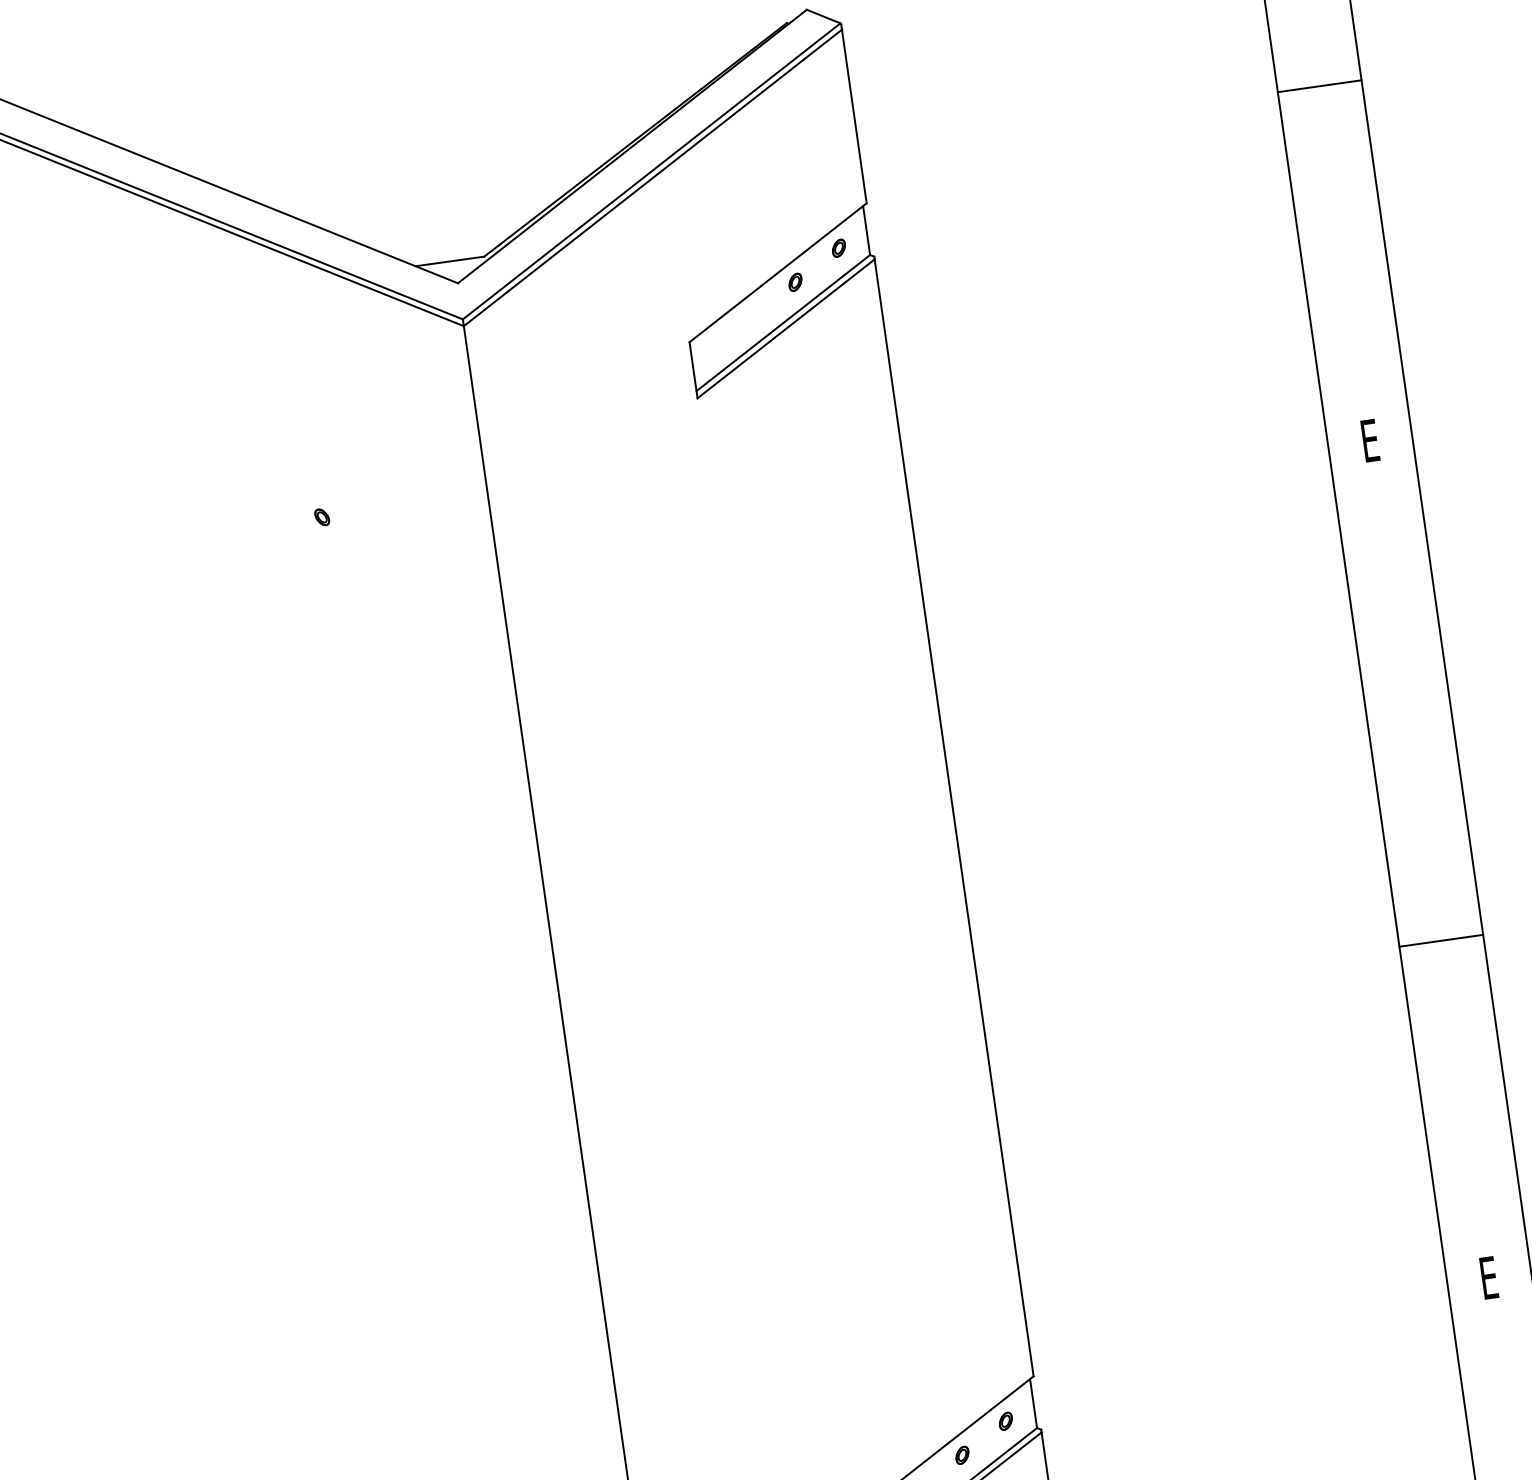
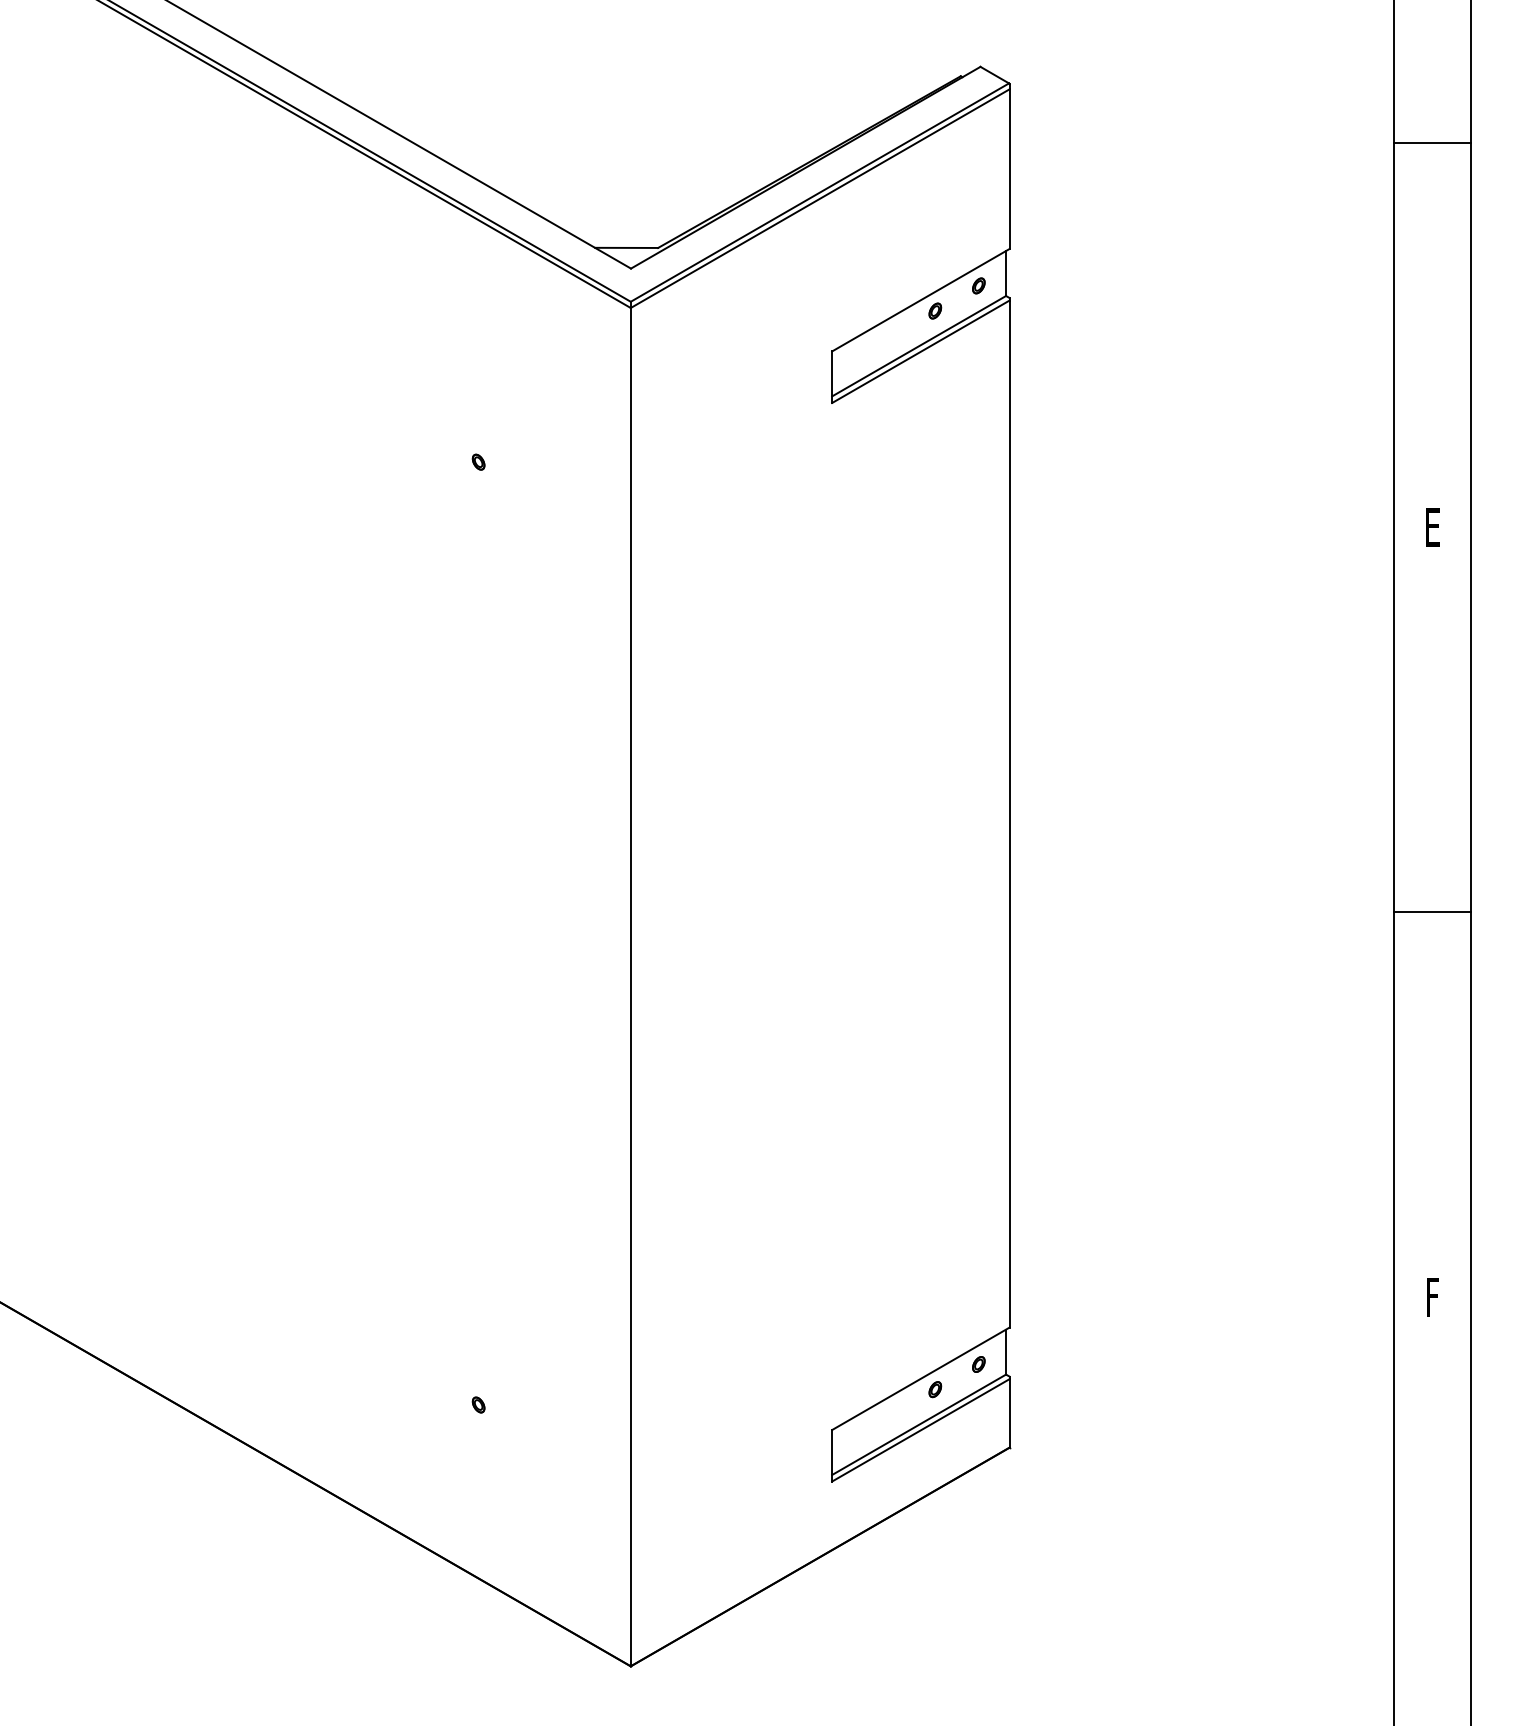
line: (1319, 86) -> (1432, 142), moved
line: (1440, 941) -> (1432, 912), moved
text: (1488, 1278) -> (1432, 1297), E -> F

